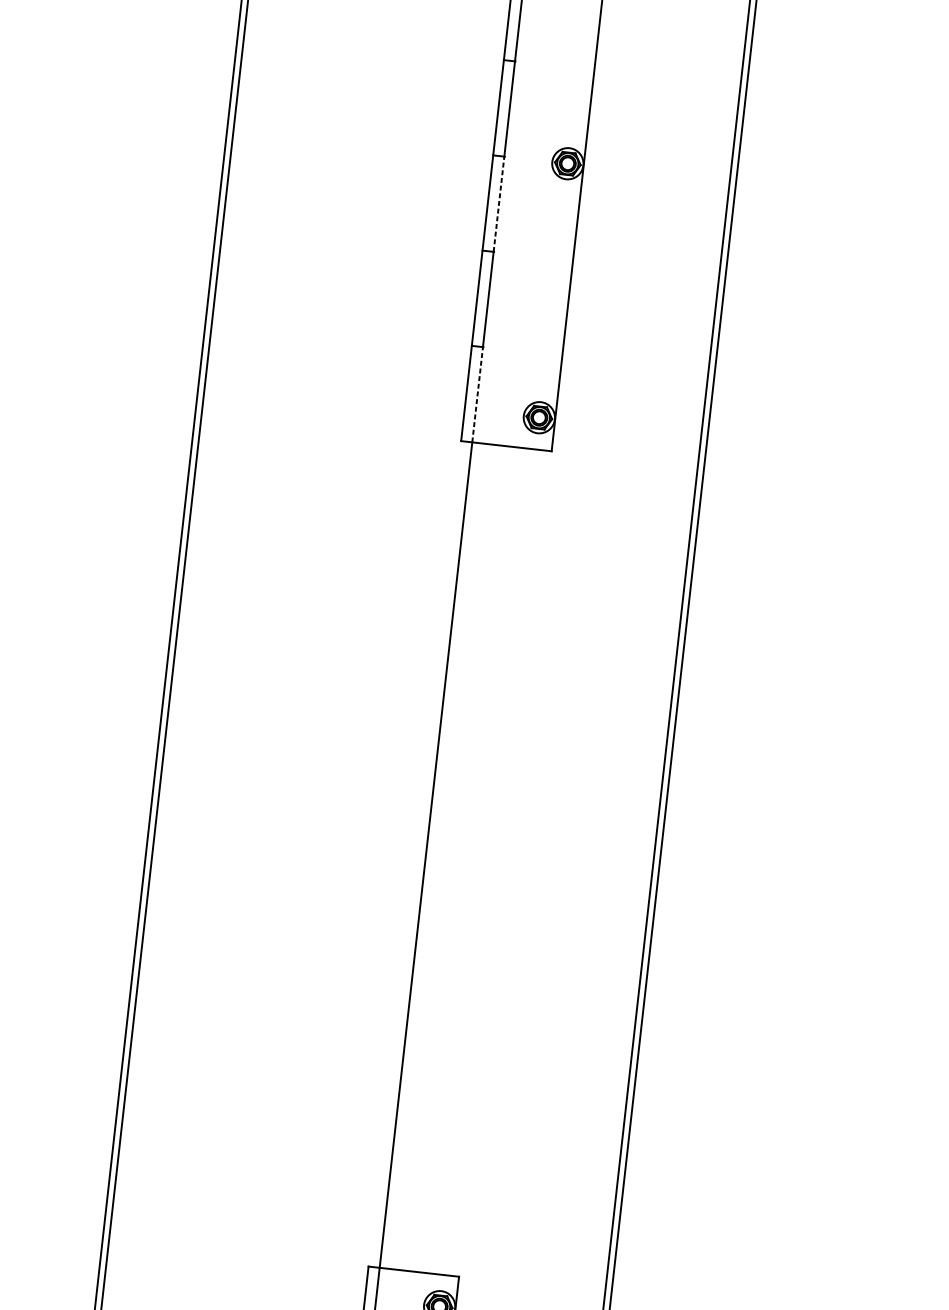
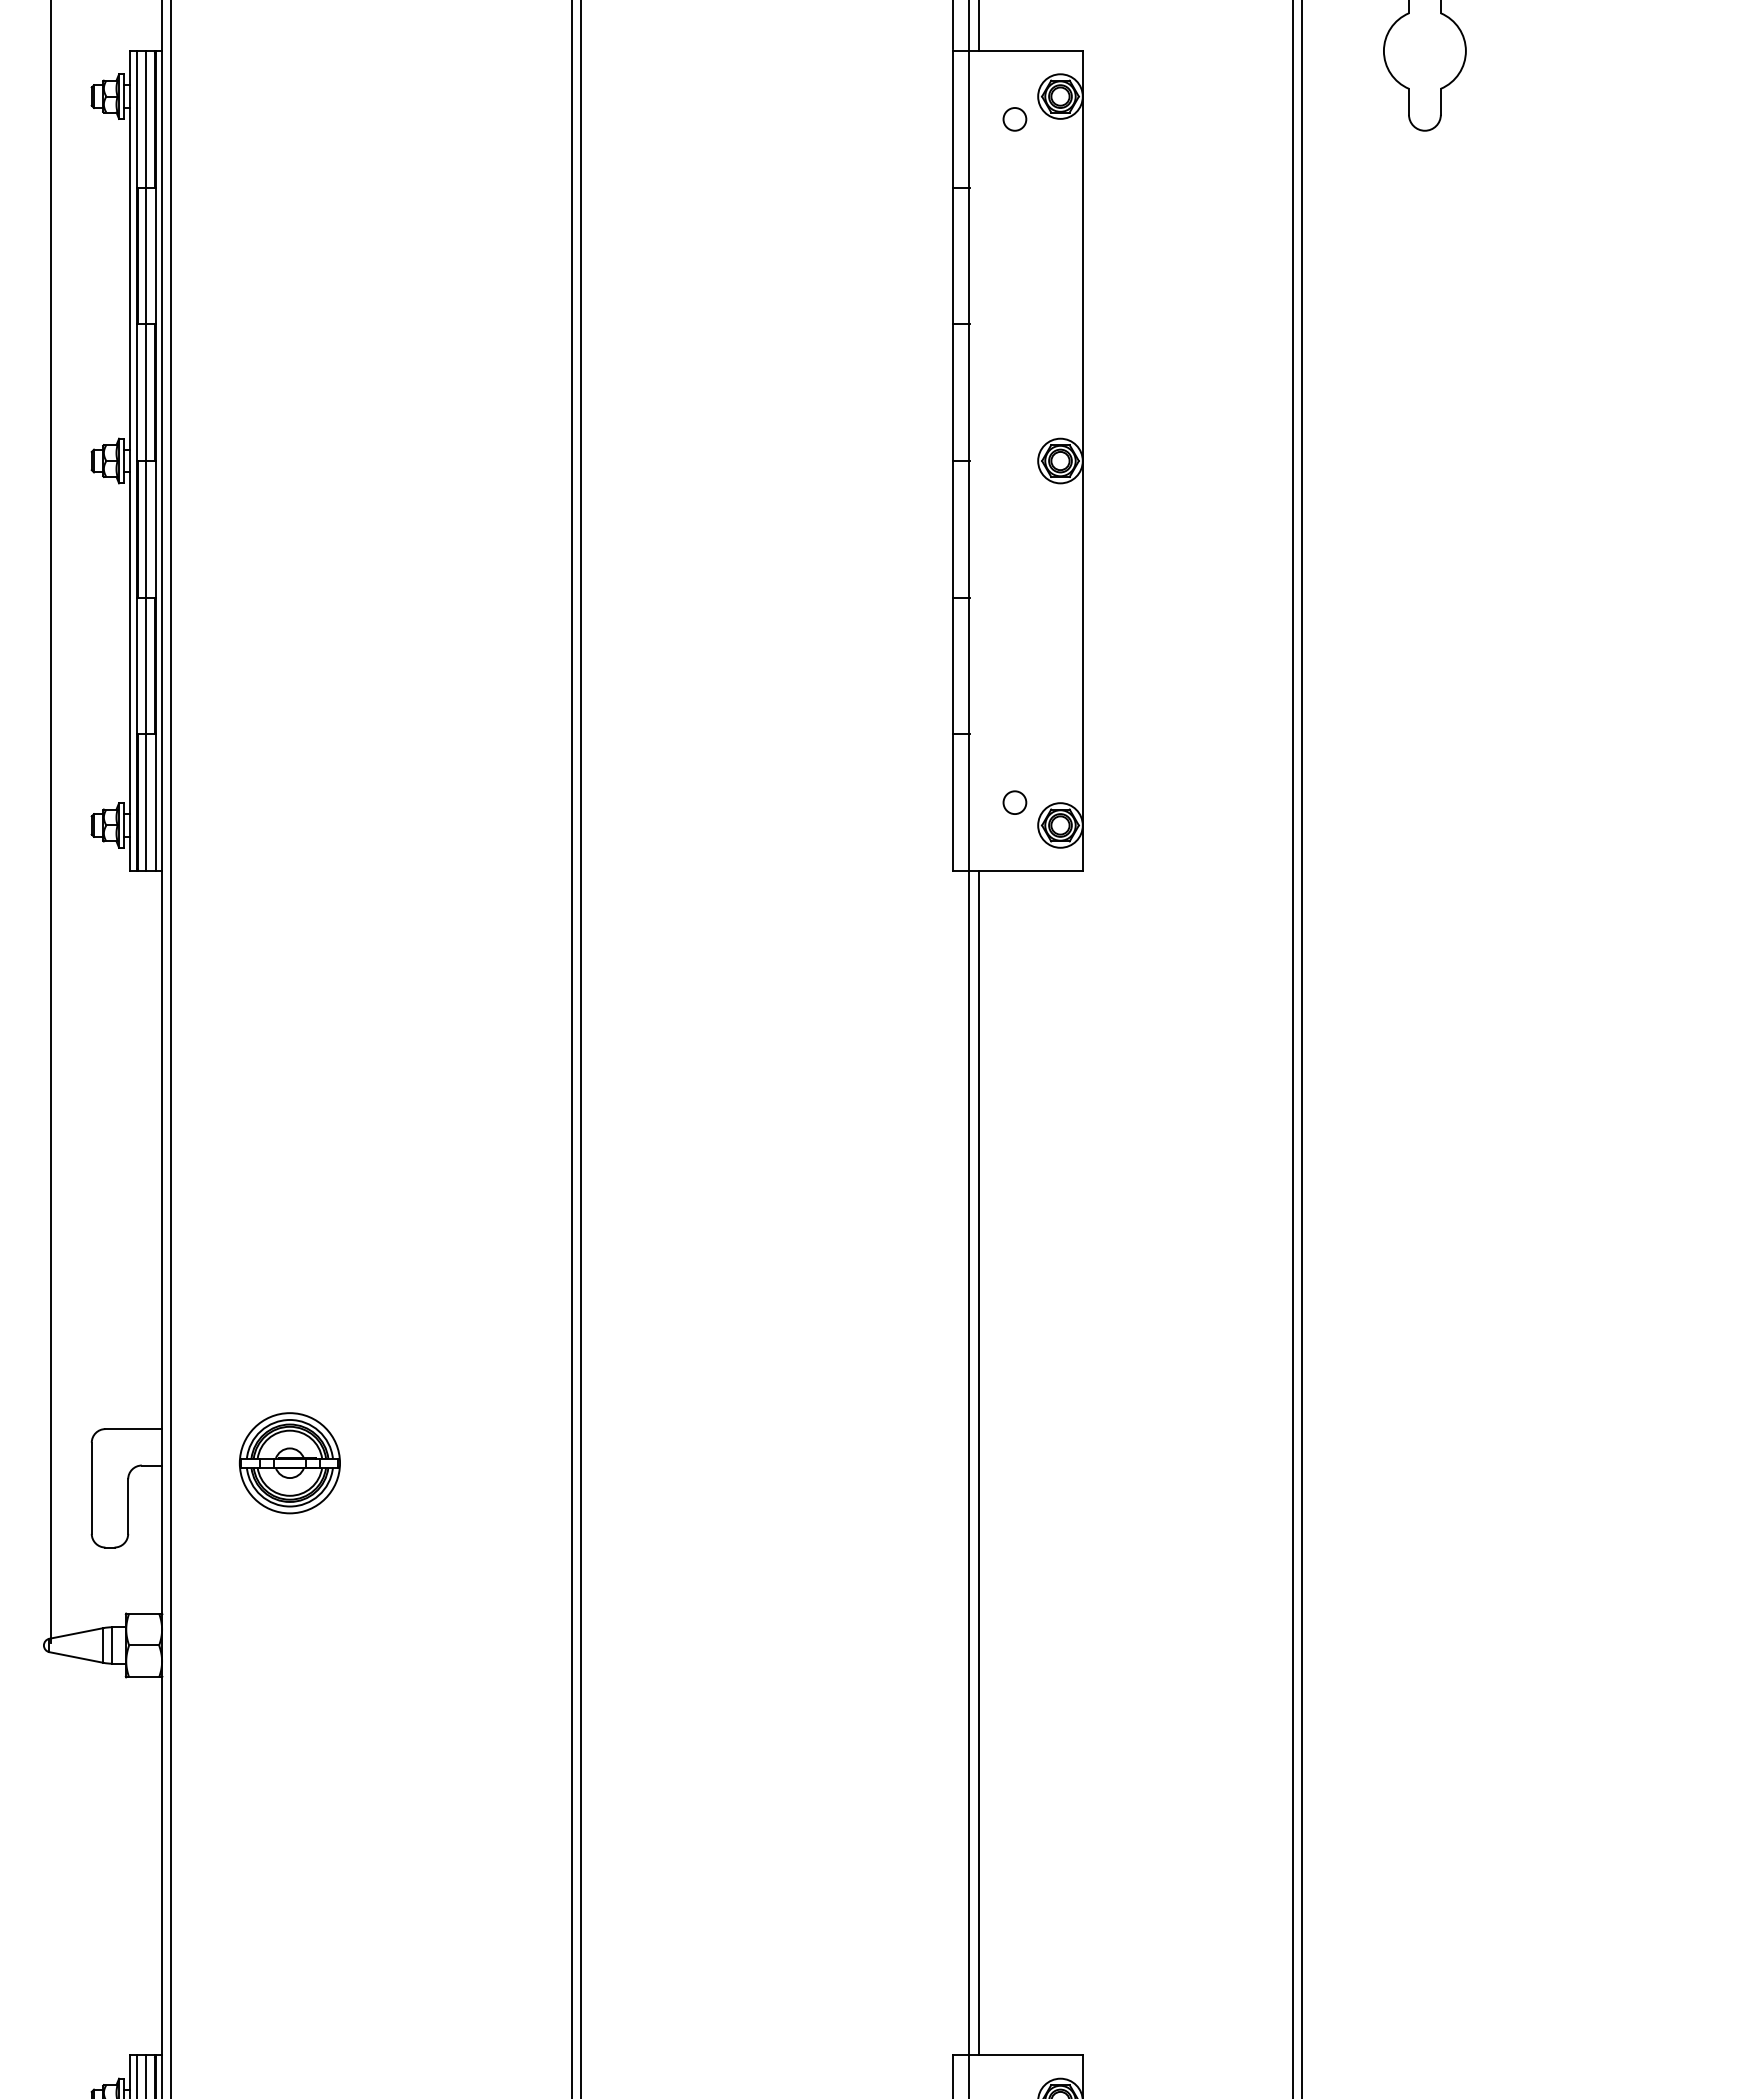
line: (499, 203) -> (969, 528), dashed -> solid
line: (477, 394) -> (969, 802), dashed -> solid
circle: (509, 398) -> (1014, 802), added
line: (432, 855) -> (978, 1463), added

